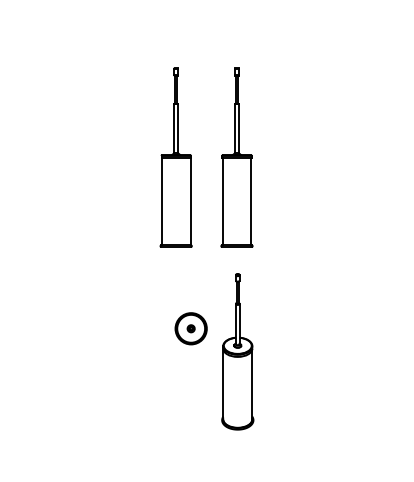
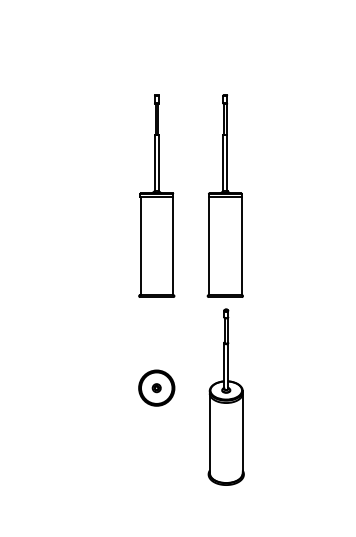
part: (190, 328) -> (155, 387), moved
part: (237, 351) -> (225, 396), moved

